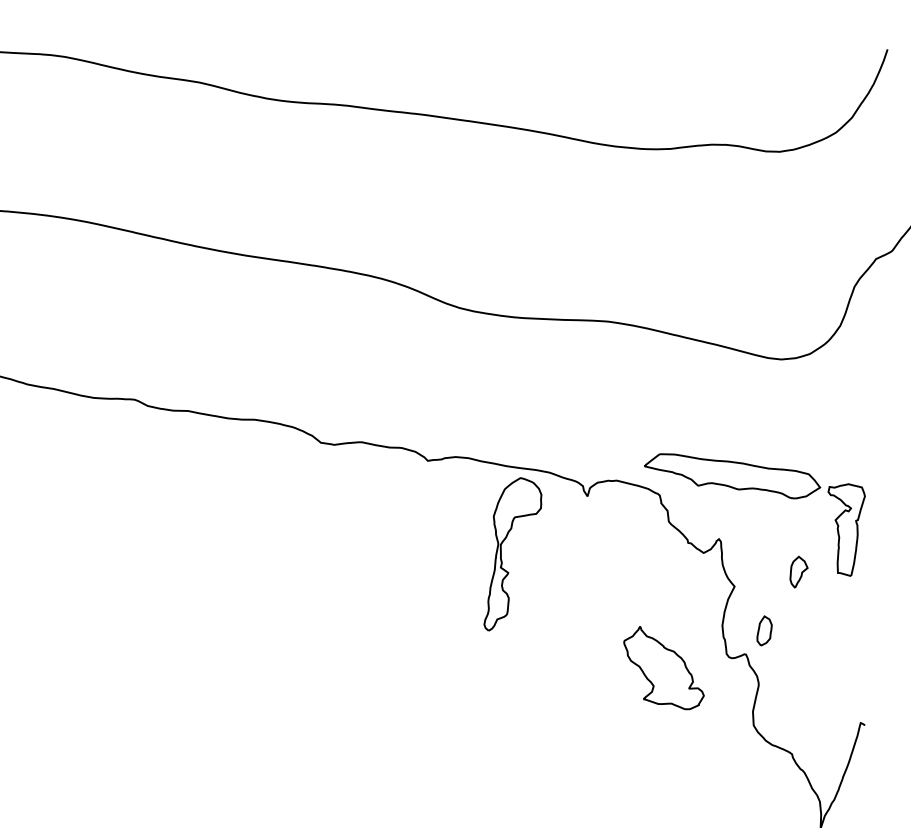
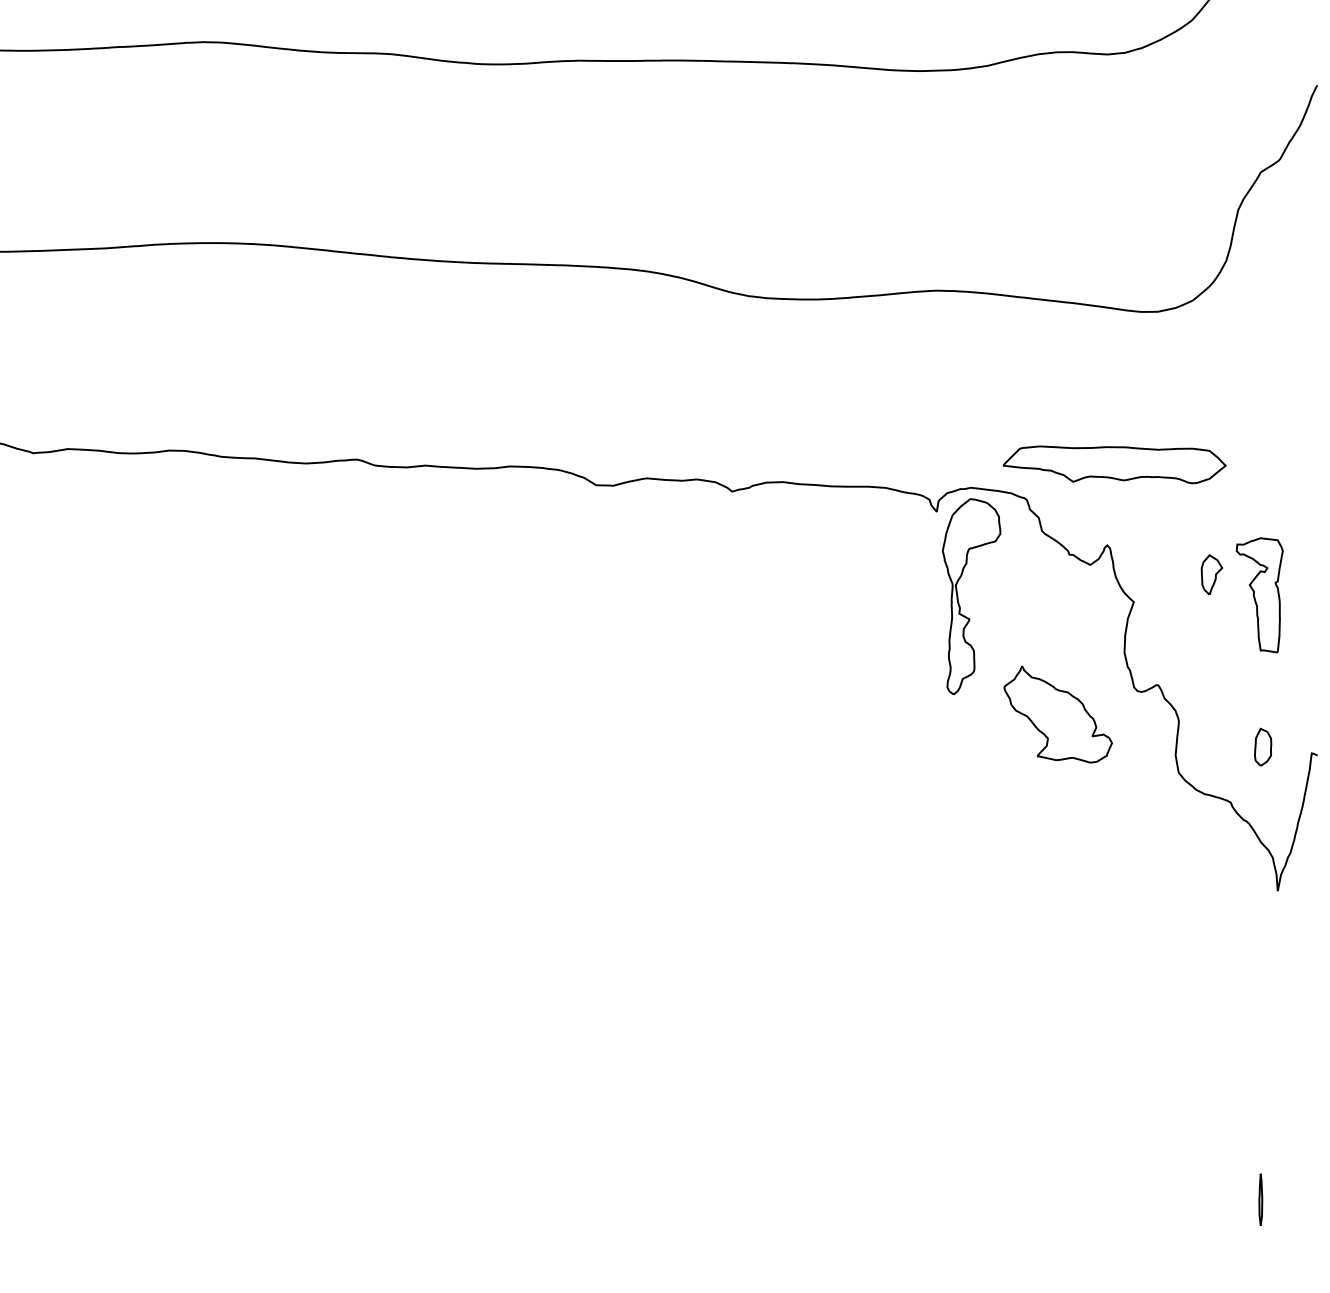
part: (842, 529) -> (1259, 595), moved
part: (501, 553) -> (958, 596), moved
part: (765, 630) -> (1263, 746), moved

